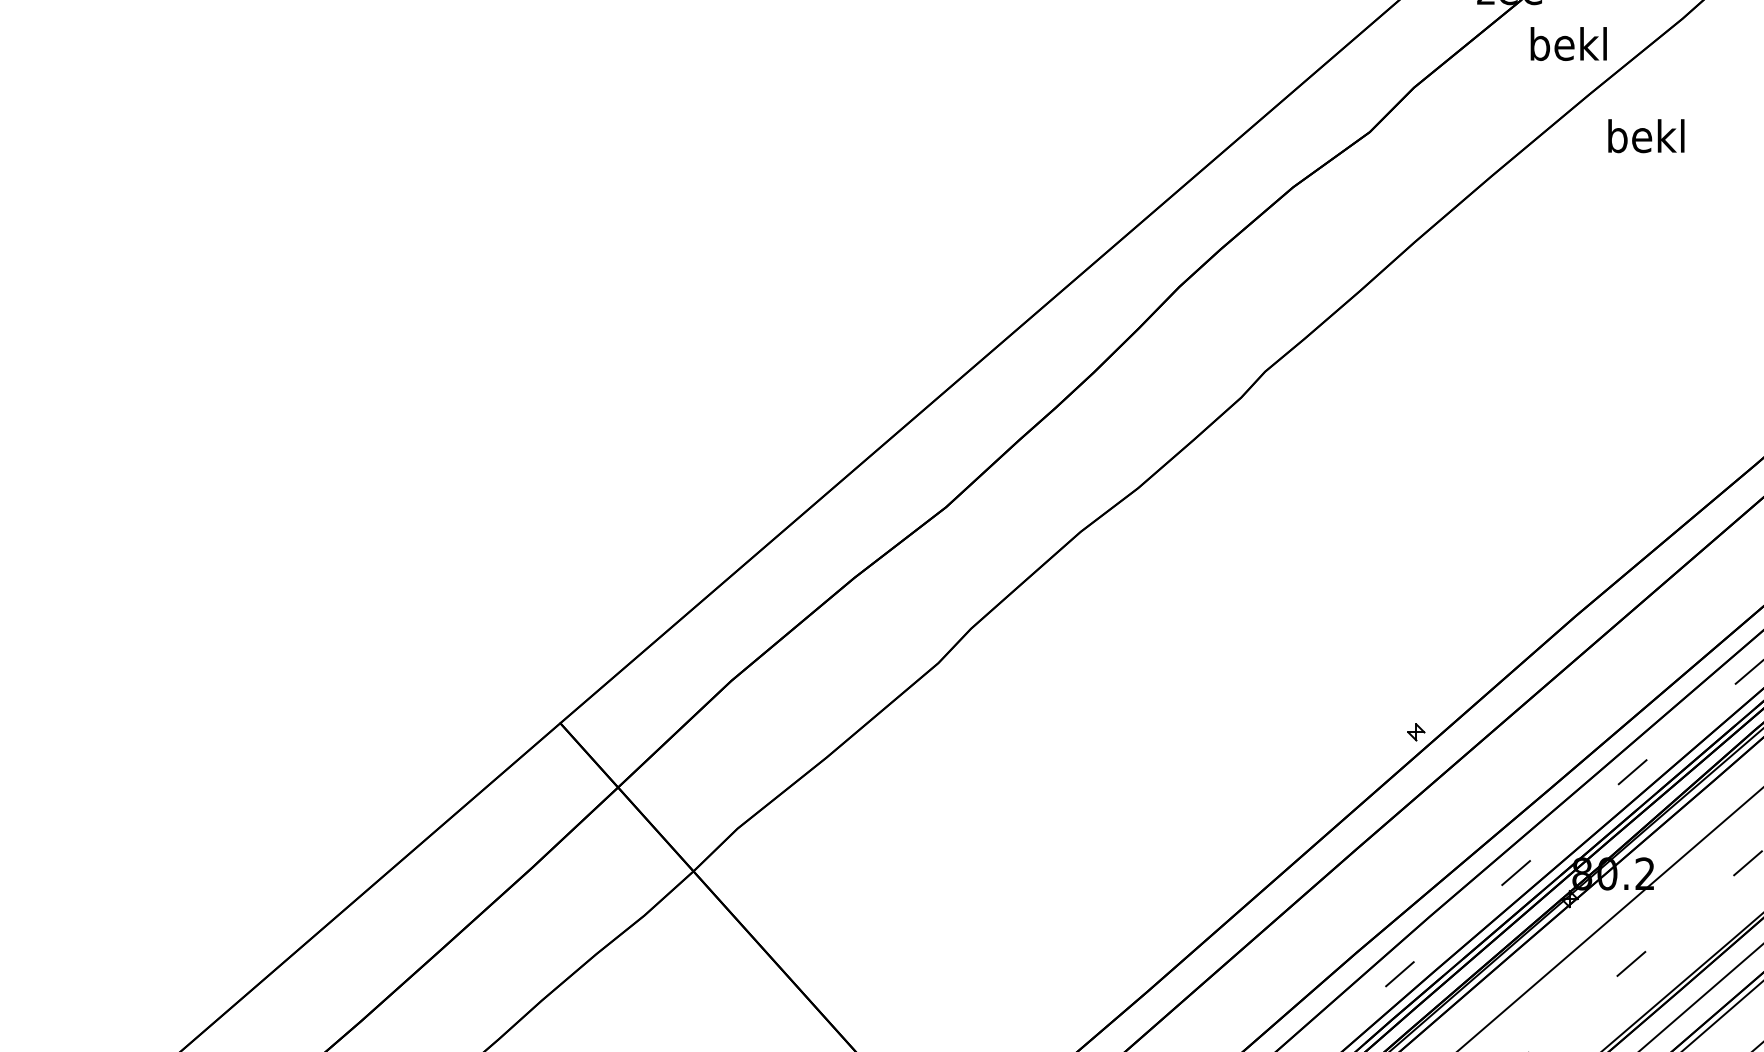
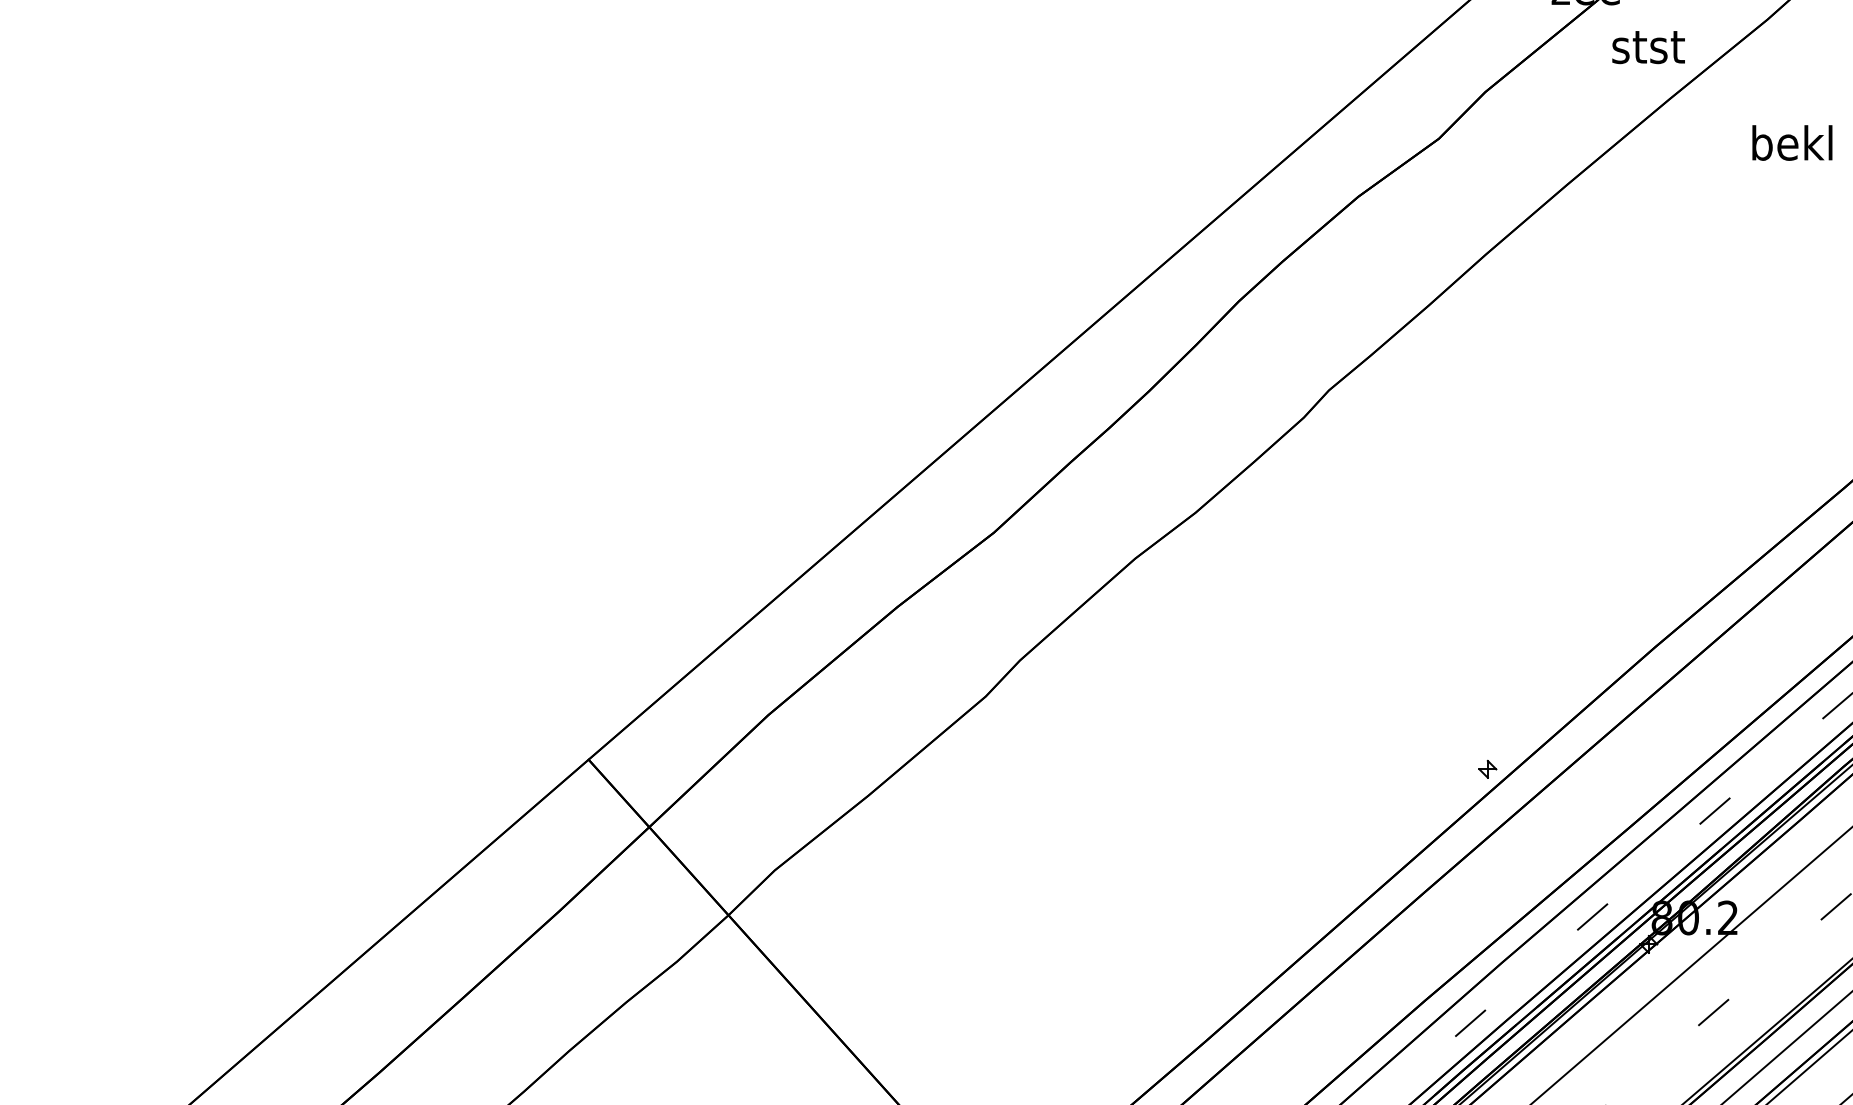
text: (1568, 44) -> (1647, 46), bekl -> stst
text: (1646, 135) -> (1792, 142), moved

